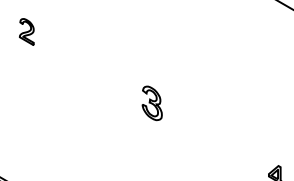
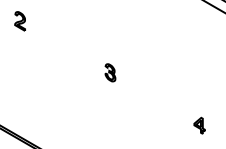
part: (152, 103) -> (110, 72), size x0.71

